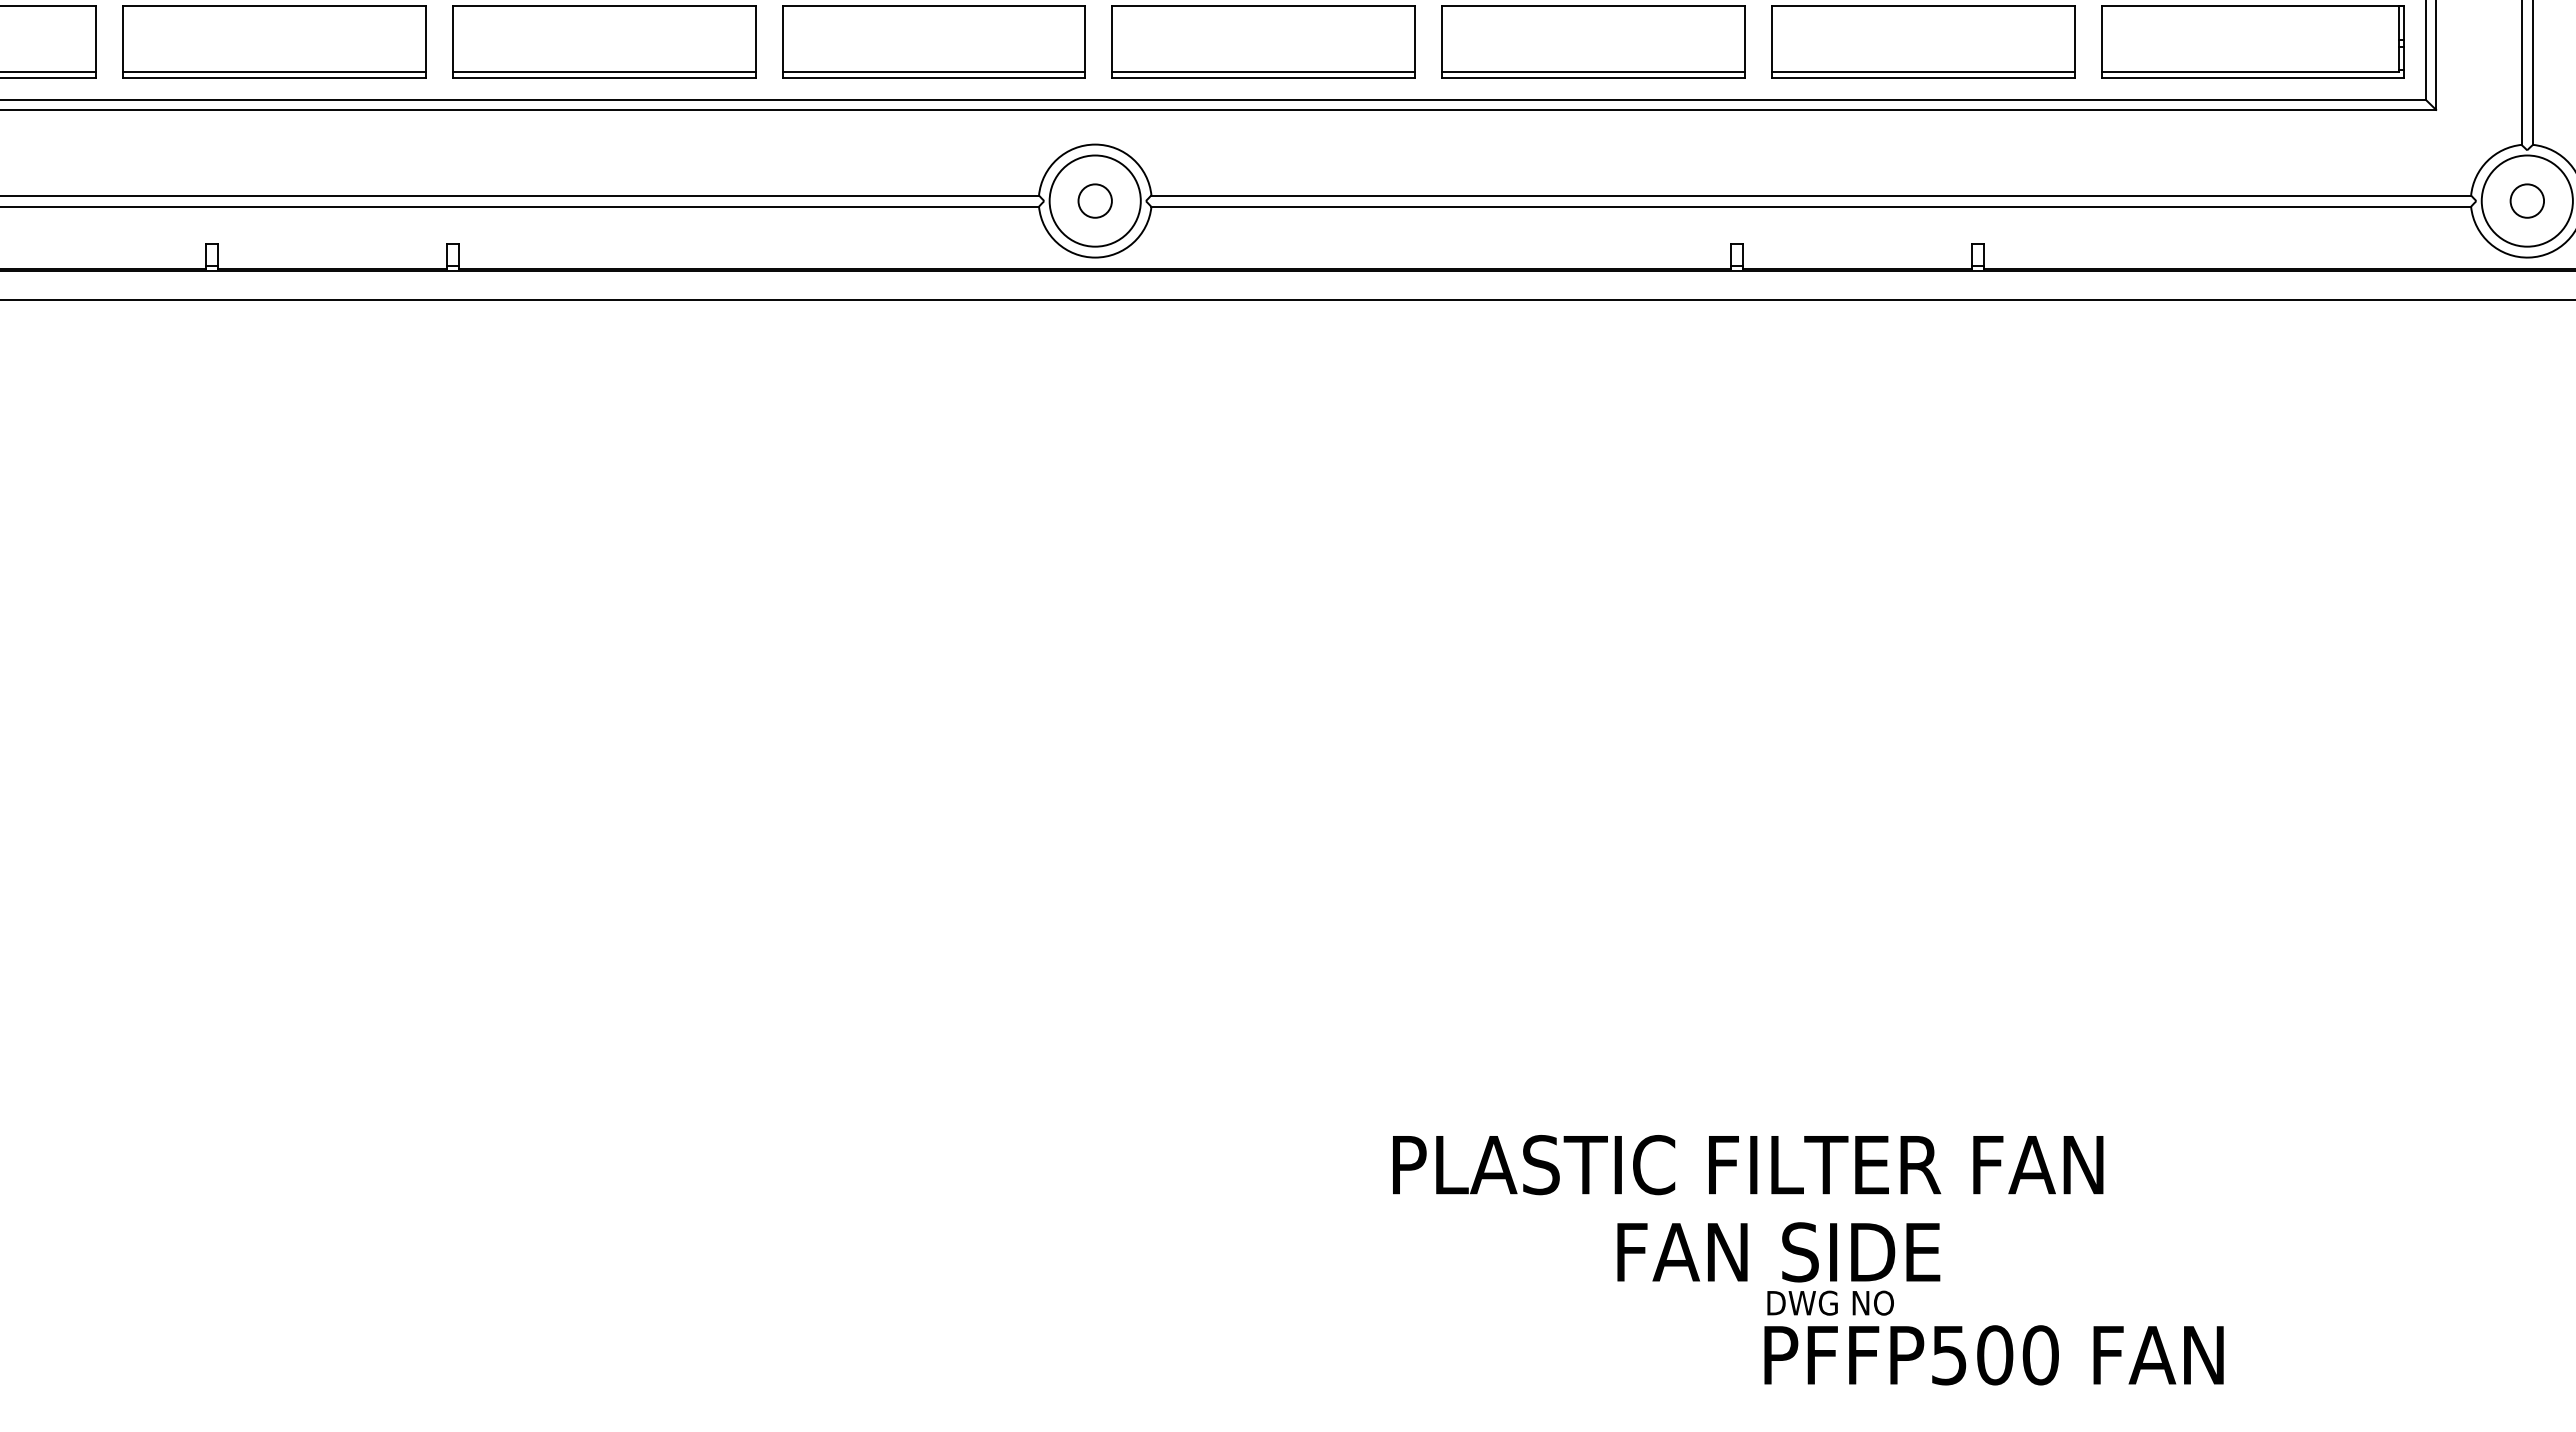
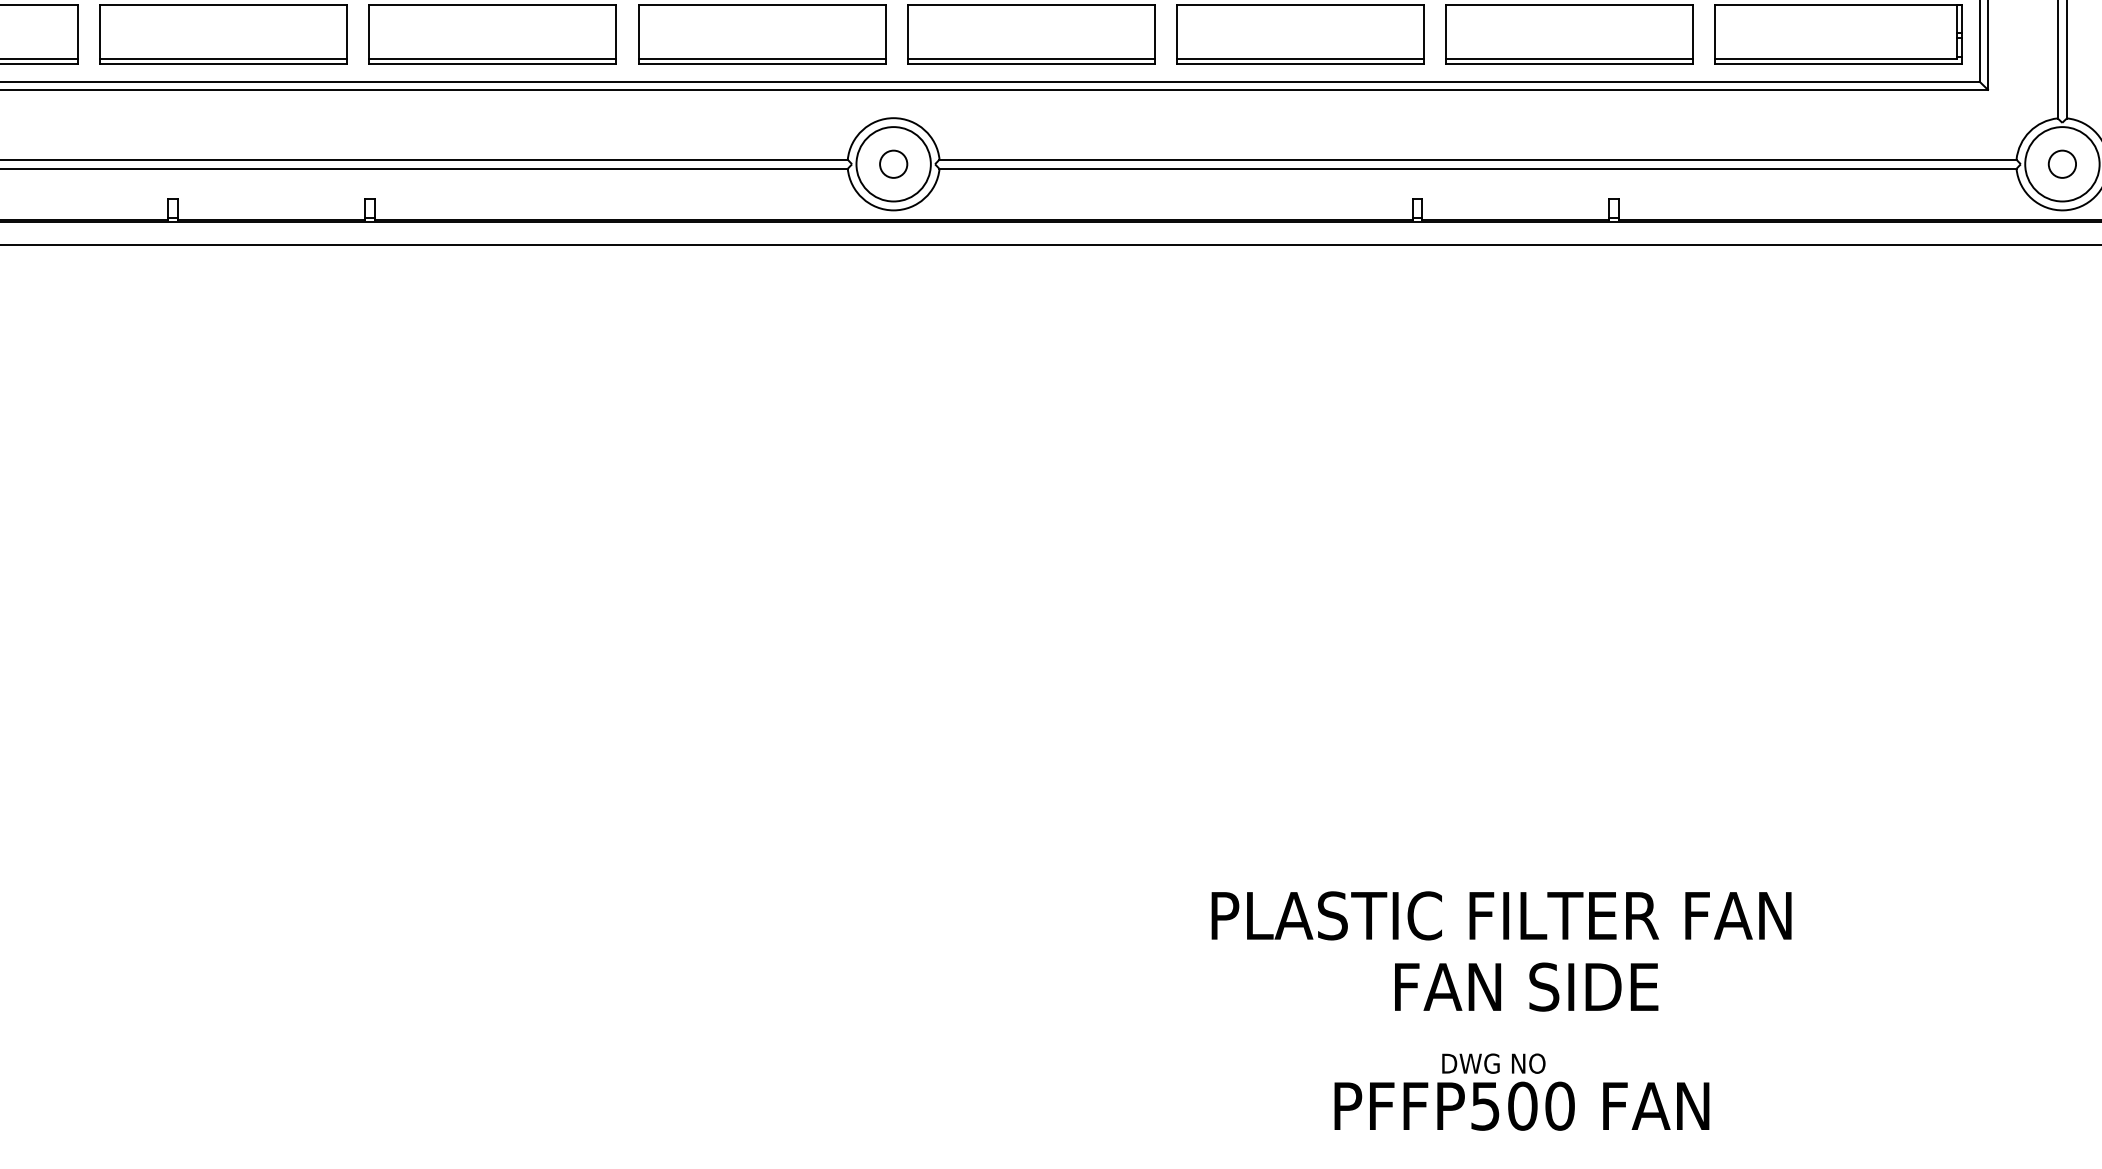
text: (1748, 1208) -> (1501, 951), moved
text: (1993, 1355) -> (1521, 1106), moved

